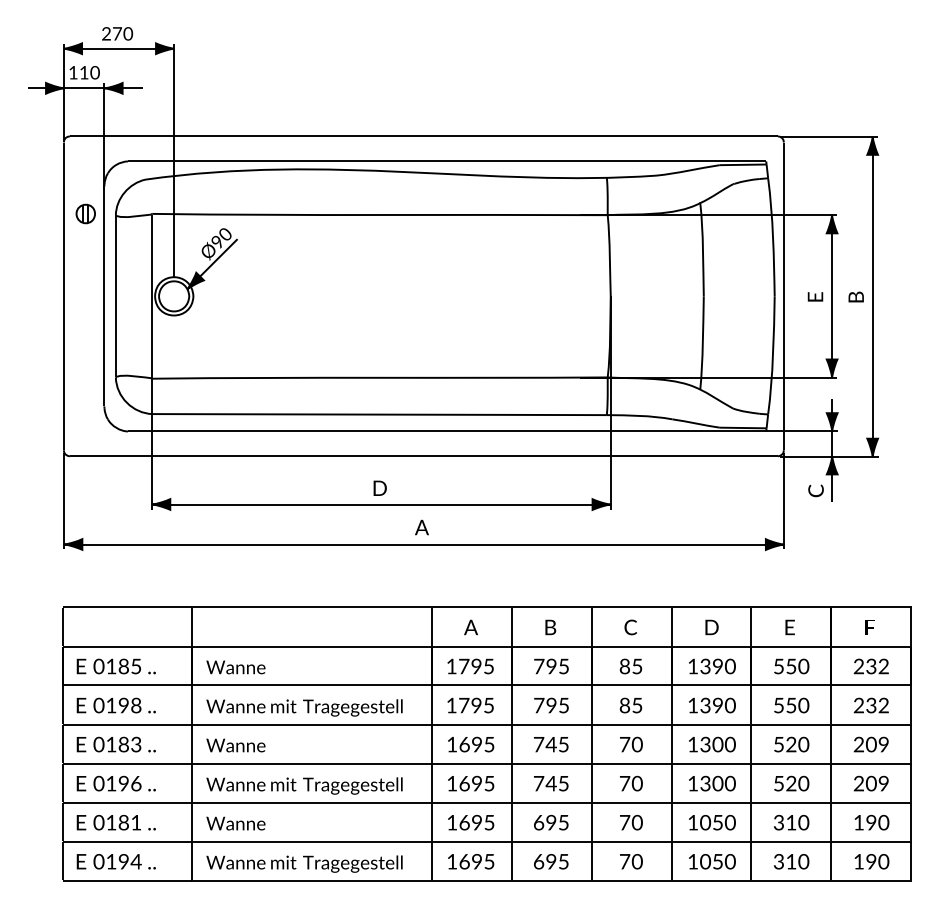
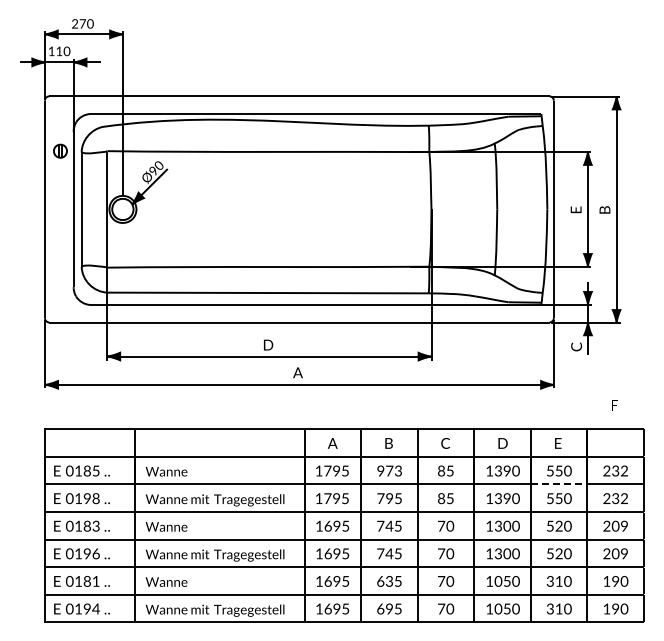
text: (869, 627) -> (614, 405), moved
text: (551, 665) -> (389, 470), 795 -> 973
line: (791, 685) -> (559, 484), solid -> dashed
text: (551, 822) -> (389, 581), 695 -> 635

